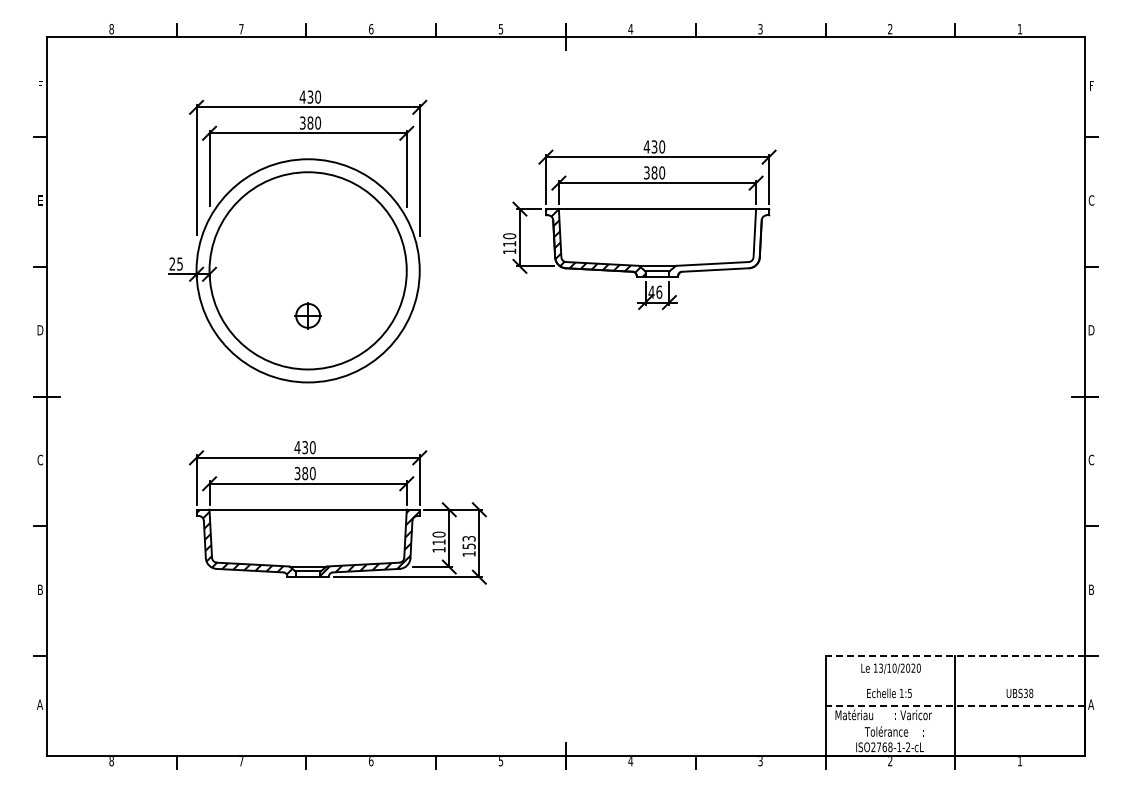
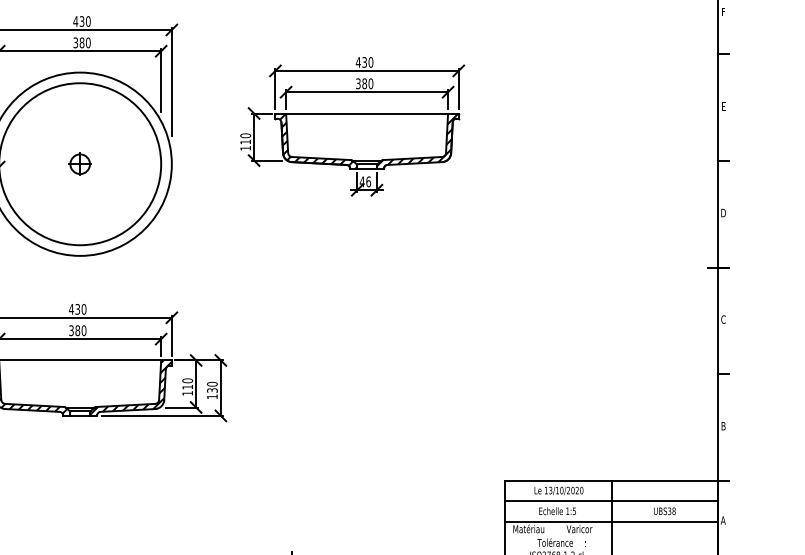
text: (1091, 200) -> (723, 106), C -> E
hatch: (718, 242) -> (417, 140), added
part: (307, 315) -> (79, 163), moved
text: (468, 541) -> (211, 386), 153 -> 130
line: (955, 656) -> (611, 480), dashed -> solid
line: (955, 681) -> (611, 501), added
line: (955, 706) -> (611, 522), dashed -> solid

